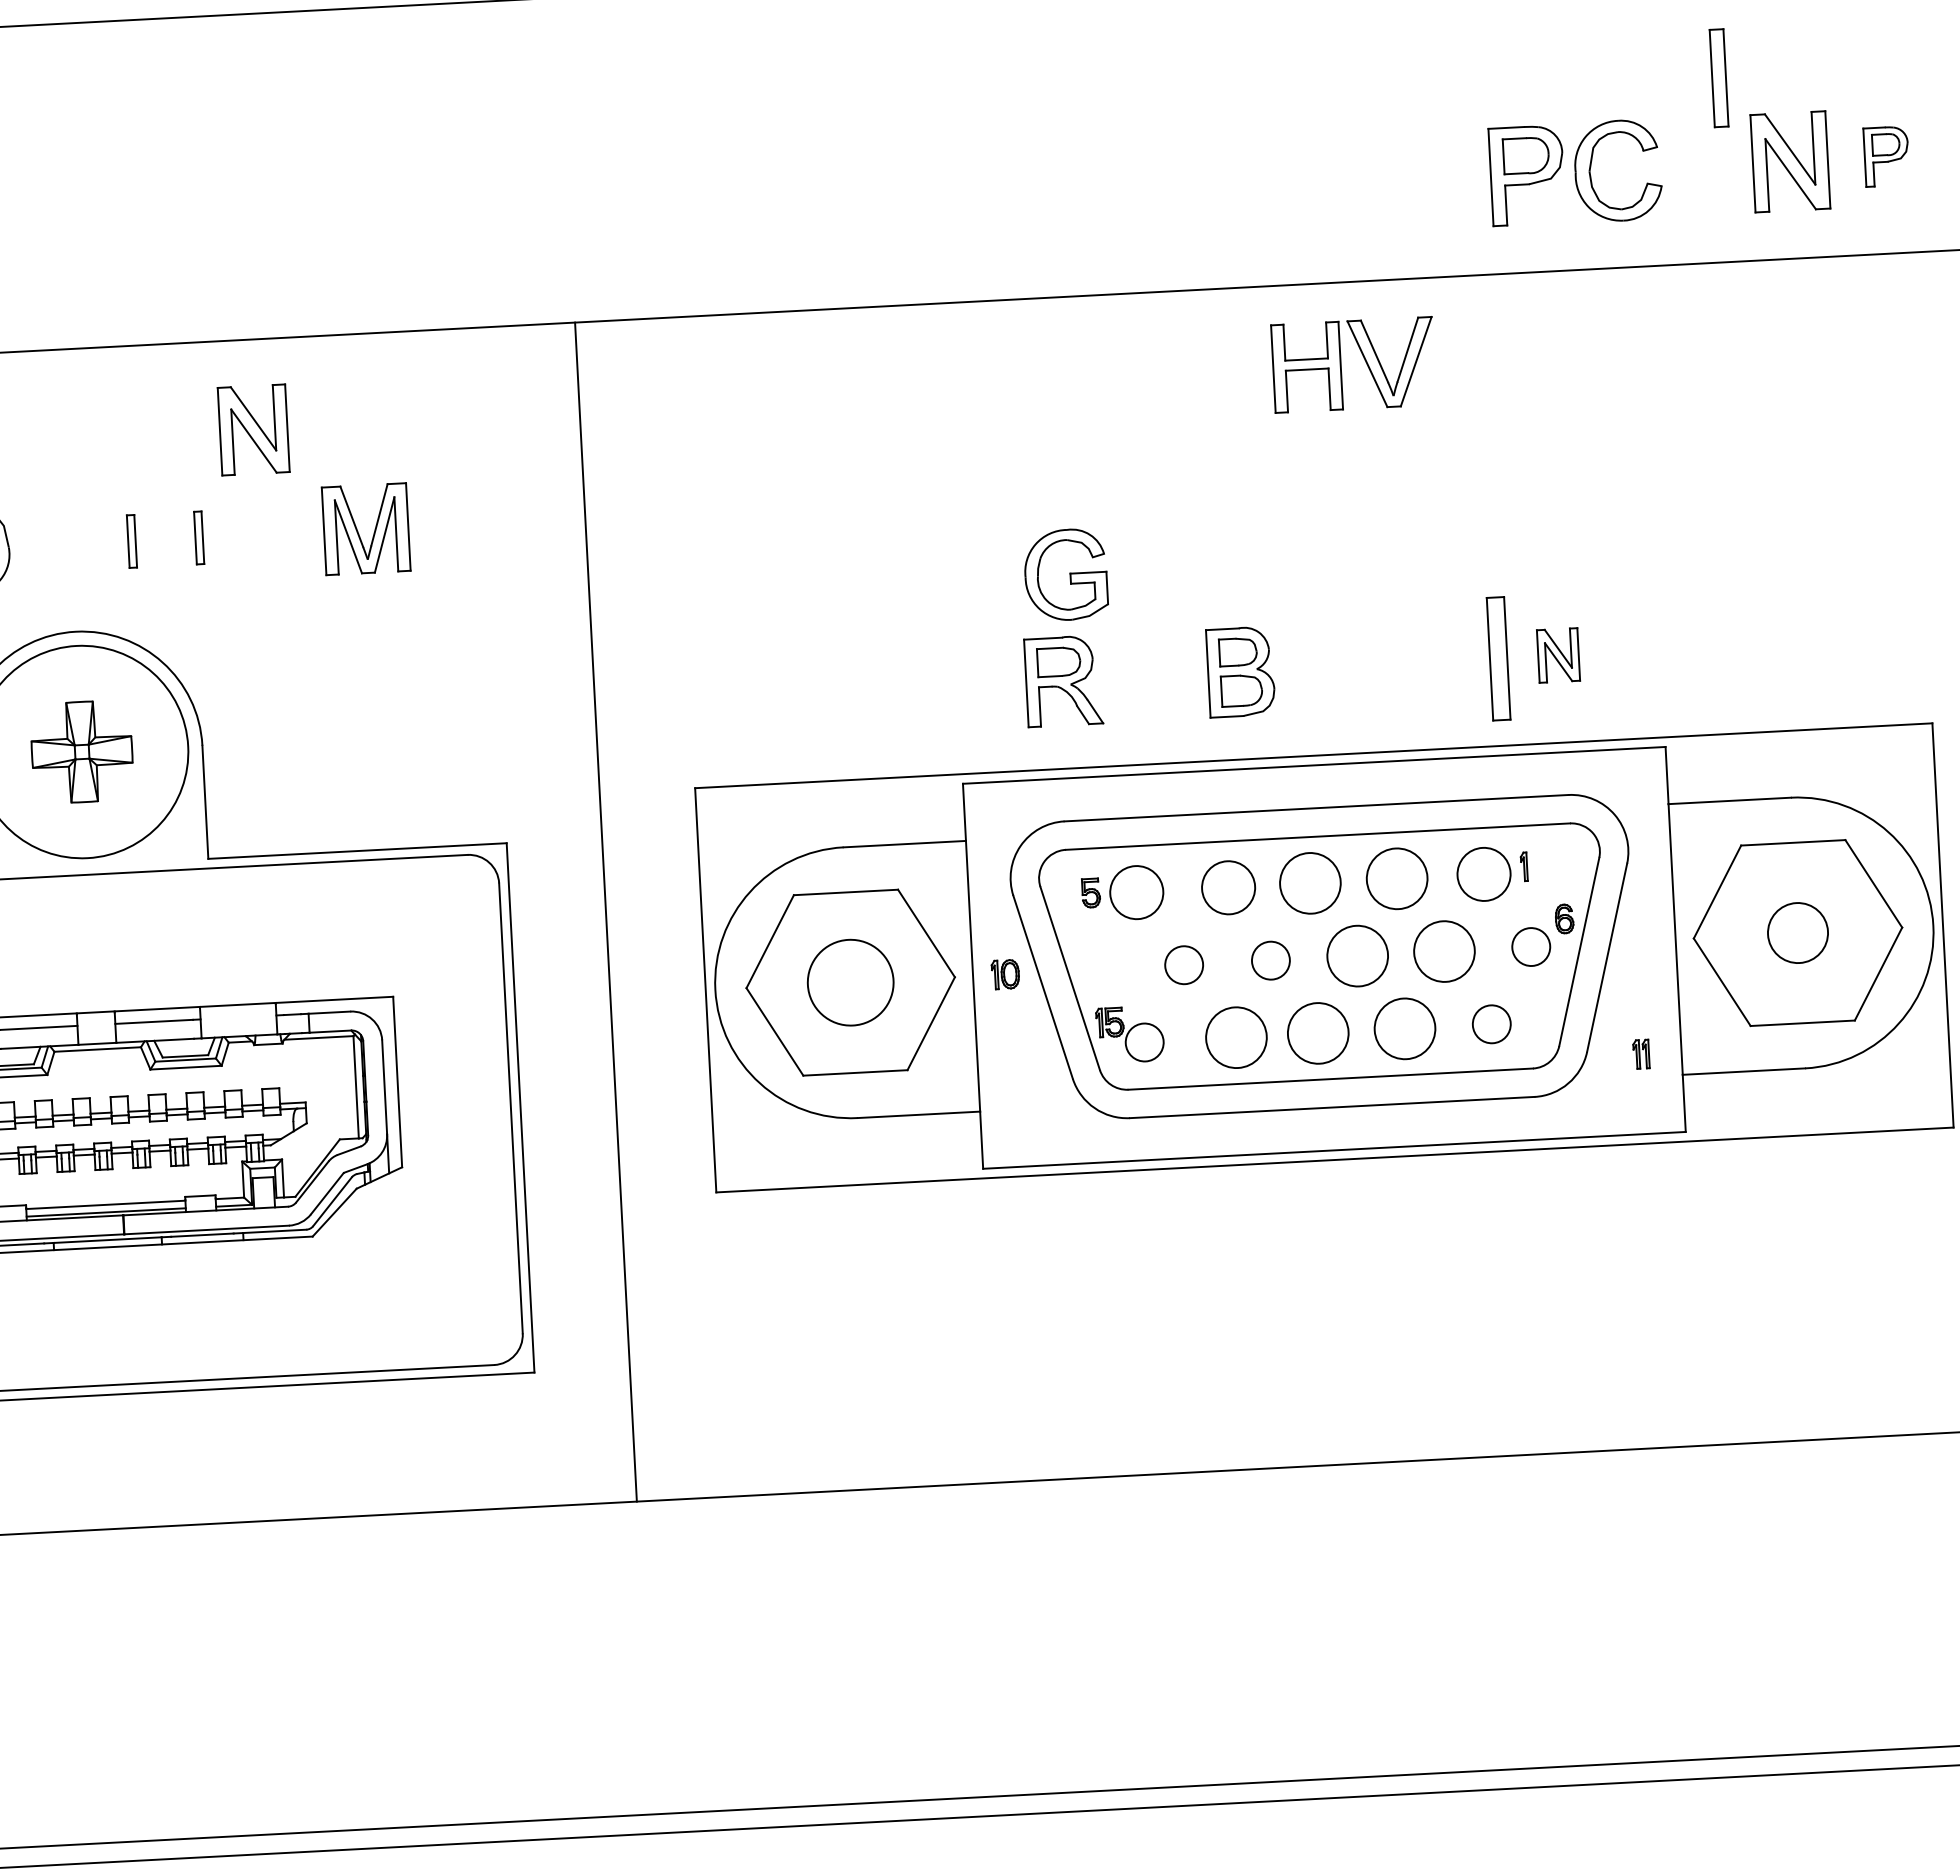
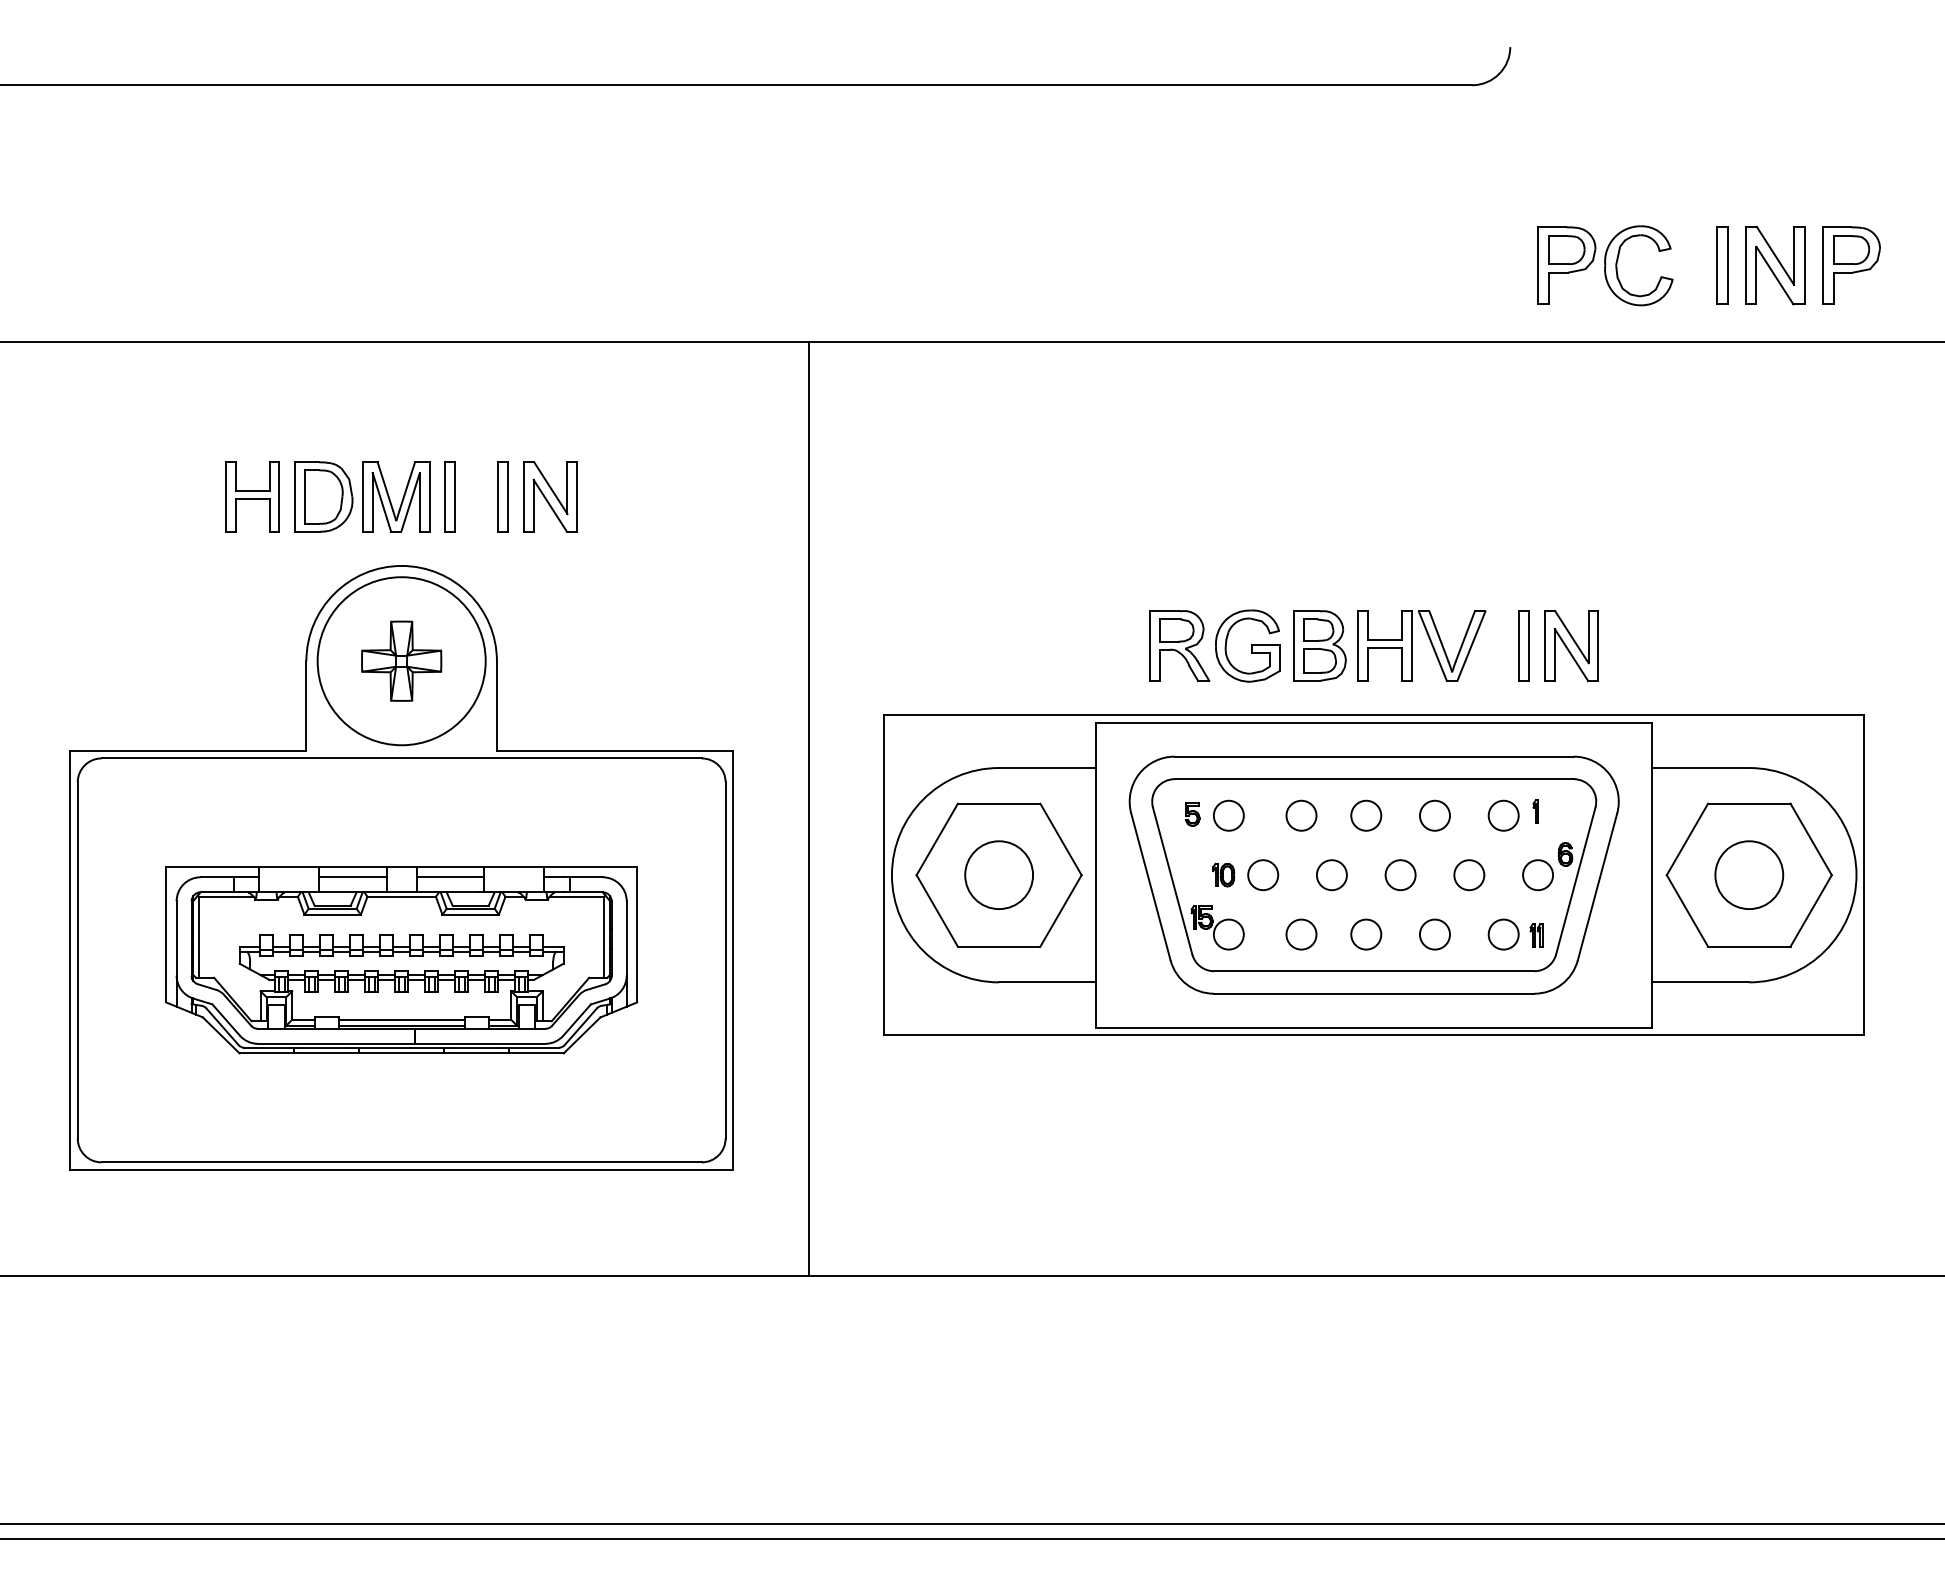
part: (1719, 77) -> (1722, 265), moved
part: (1886, 156) -> (1851, 265), size x1.67
part: (1341, 364) -> (1412, 645), moved
part: (253, 429) -> (550, 496), moved
part: (374, 529) -> (402, 497), moved
part: (198, 537) -> (502, 496), size x1.67
part: (131, 540) -> (449, 496), size x1.67
part: (1065, 574) -> (1247, 645), moved
part: (1558, 654) -> (1571, 645), size x1.67
part: (1497, 657) -> (1523, 645), size x0.71
circle: (1483, 873) -> (1503, 815), size x0.71
circle: (1396, 878) -> (1434, 815), size x0.62
circle: (1310, 883) -> (1366, 815), size x0.62
circle: (1228, 887) -> (1301, 815), size x0.71
circle: (1136, 892) -> (1228, 815), size x0.71
circle: (1798, 933) -> (1749, 875), size x1.43
circle: (1444, 951) -> (1469, 875), size x0.62
circle: (1357, 956) -> (1400, 875), size x0.62
part: (1005, 973) -> (1223, 874), moved
circle: (1404, 1028) -> (1434, 934), size x0.62
circle: (1318, 1033) -> (1366, 934), size x0.62
circle: (1236, 1037) -> (1301, 934), size x0.62
part: (1641, 1054) -> (1536, 935), moved

